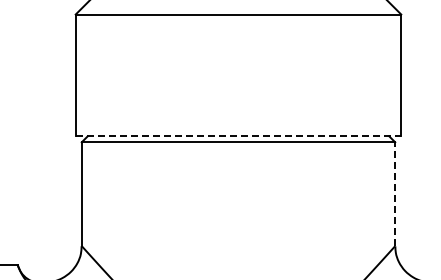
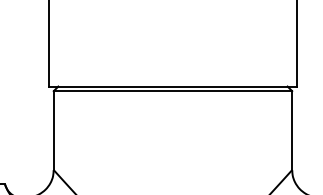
line: (238, 136) -> (172, 86), dashed -> solid
line: (395, 193) -> (292, 130), dashed -> solid

